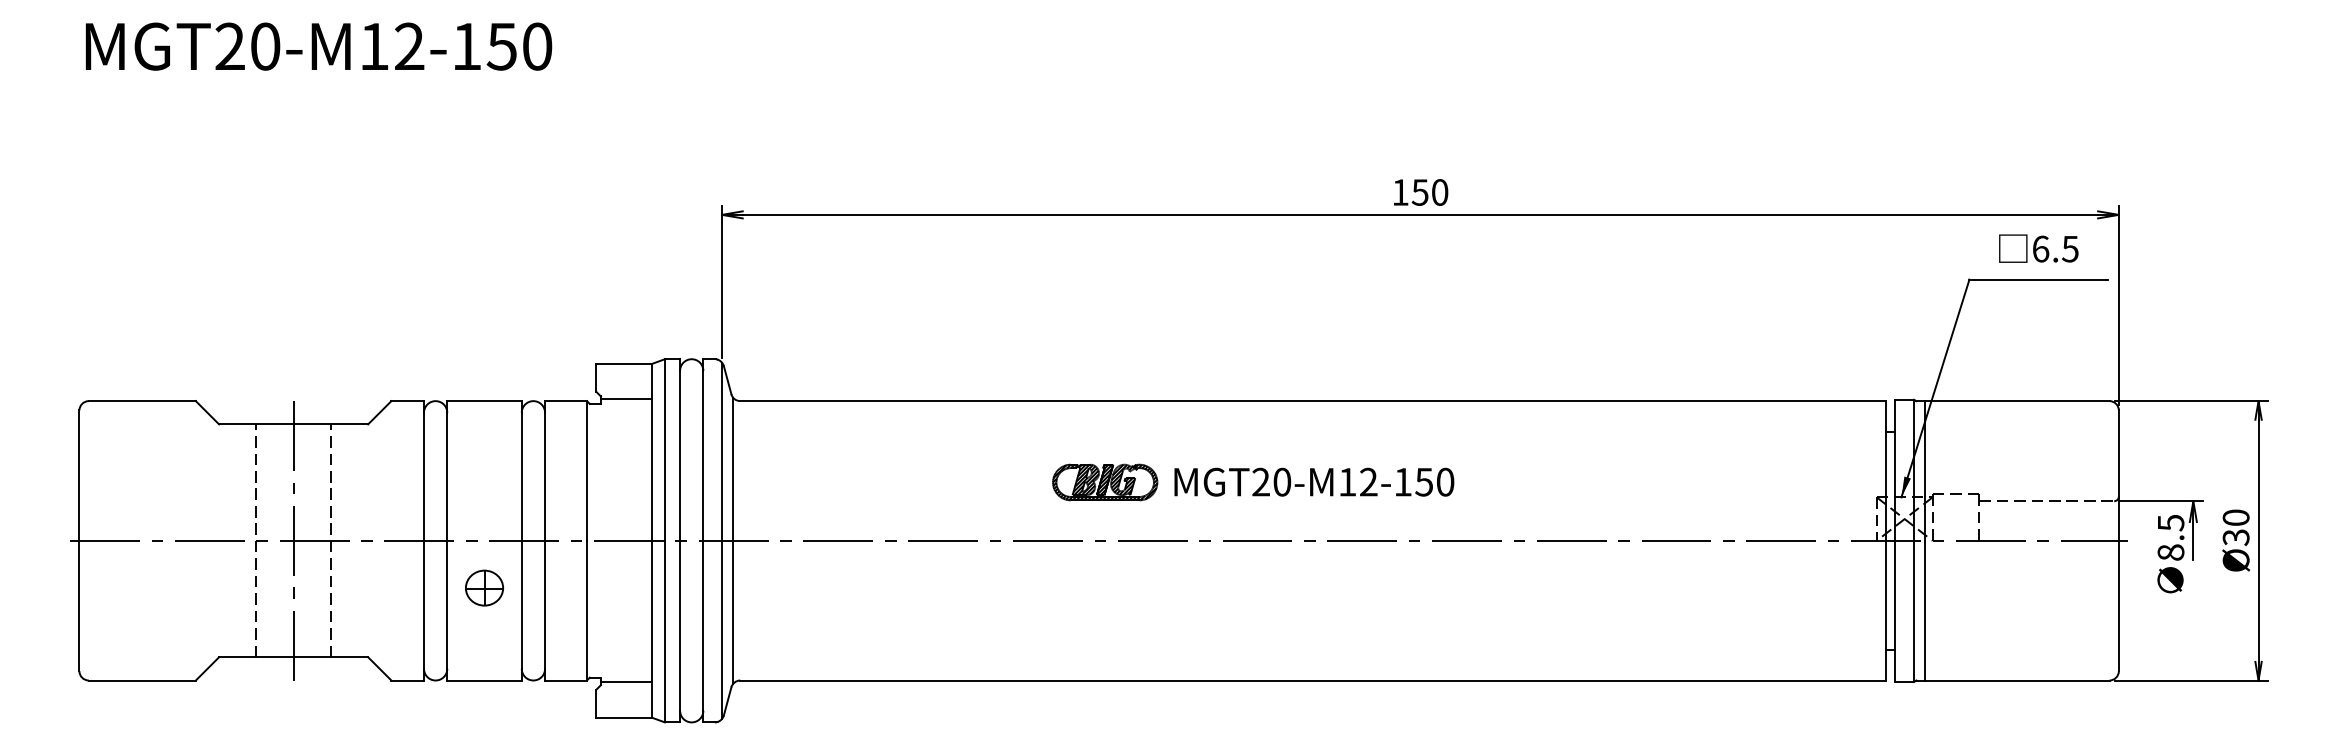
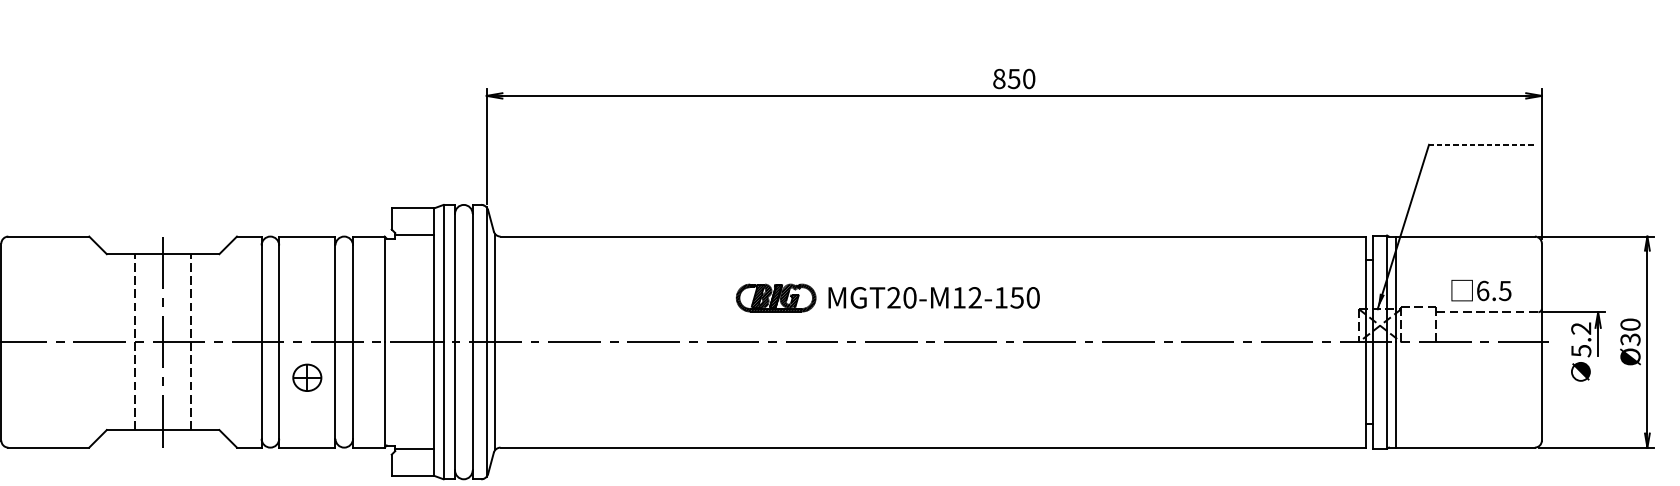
text: (1400, 192) -> (999, 78), 150 -> 850
text: (2038, 248) -> (1481, 290), moved
line: (2038, 279) -> (1481, 144), solid -> dashed
text: (2170, 537) -> (1580, 339), 8.5 -> 5.2

